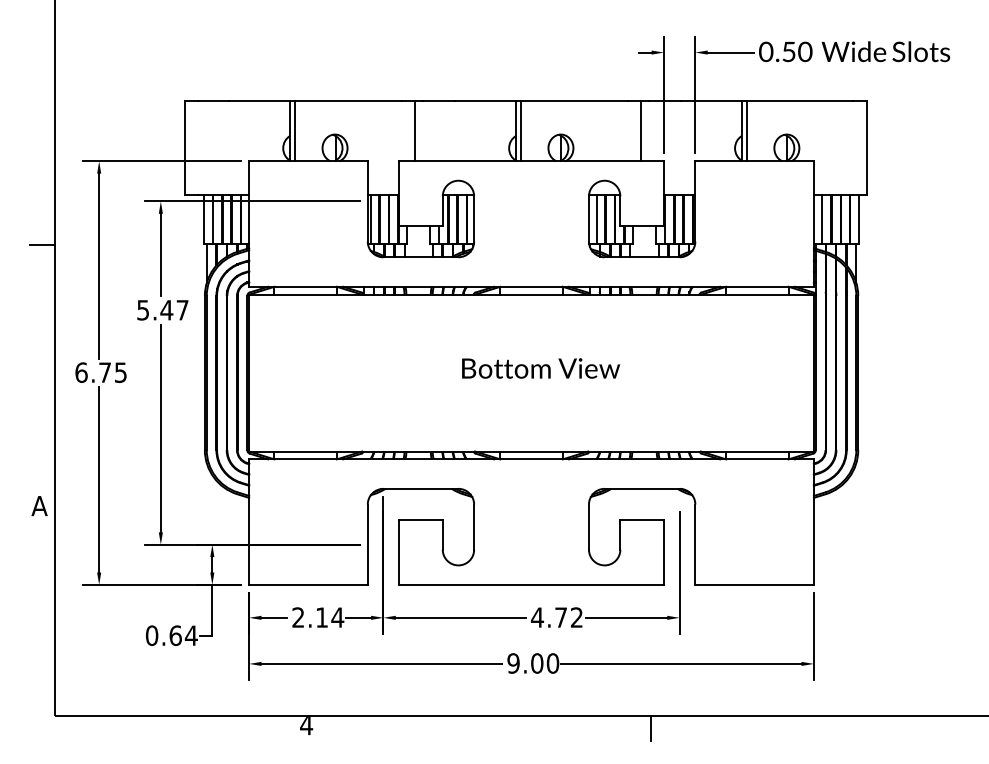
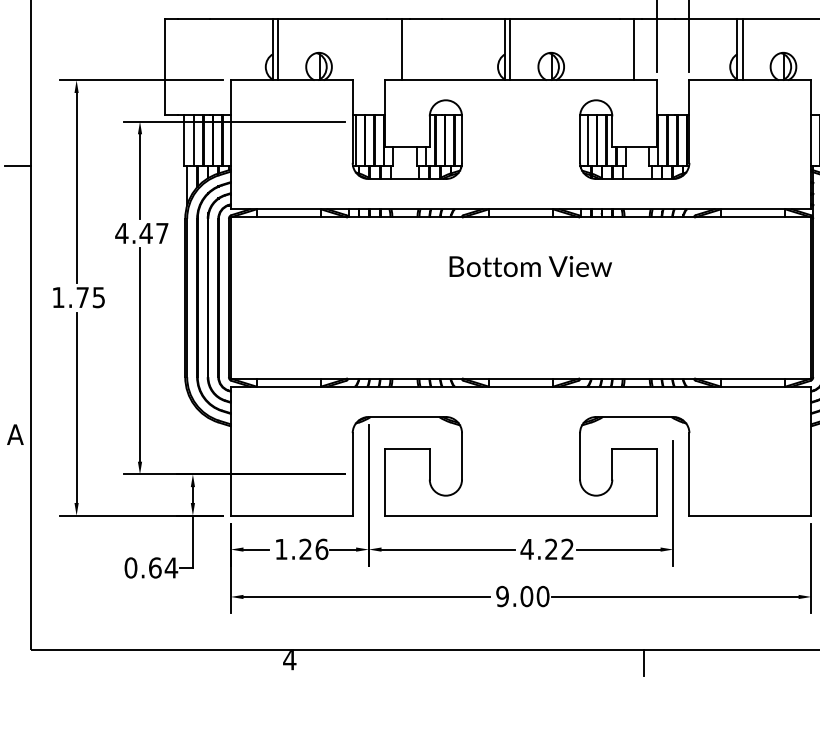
text: (142, 310) -> (121, 233), 5.47 -> 4.47
text: (541, 368) -> (531, 266), moved
text: (81, 372) -> (58, 297), 6.75 -> 1.75
text: (318, 617) -> (302, 549), 2.14 -> 1.26
text: (560, 617) -> (550, 549), 4.72 -> 4.22

